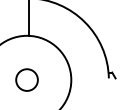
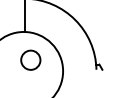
circle: (26, 79) -> (30, 59), moved

